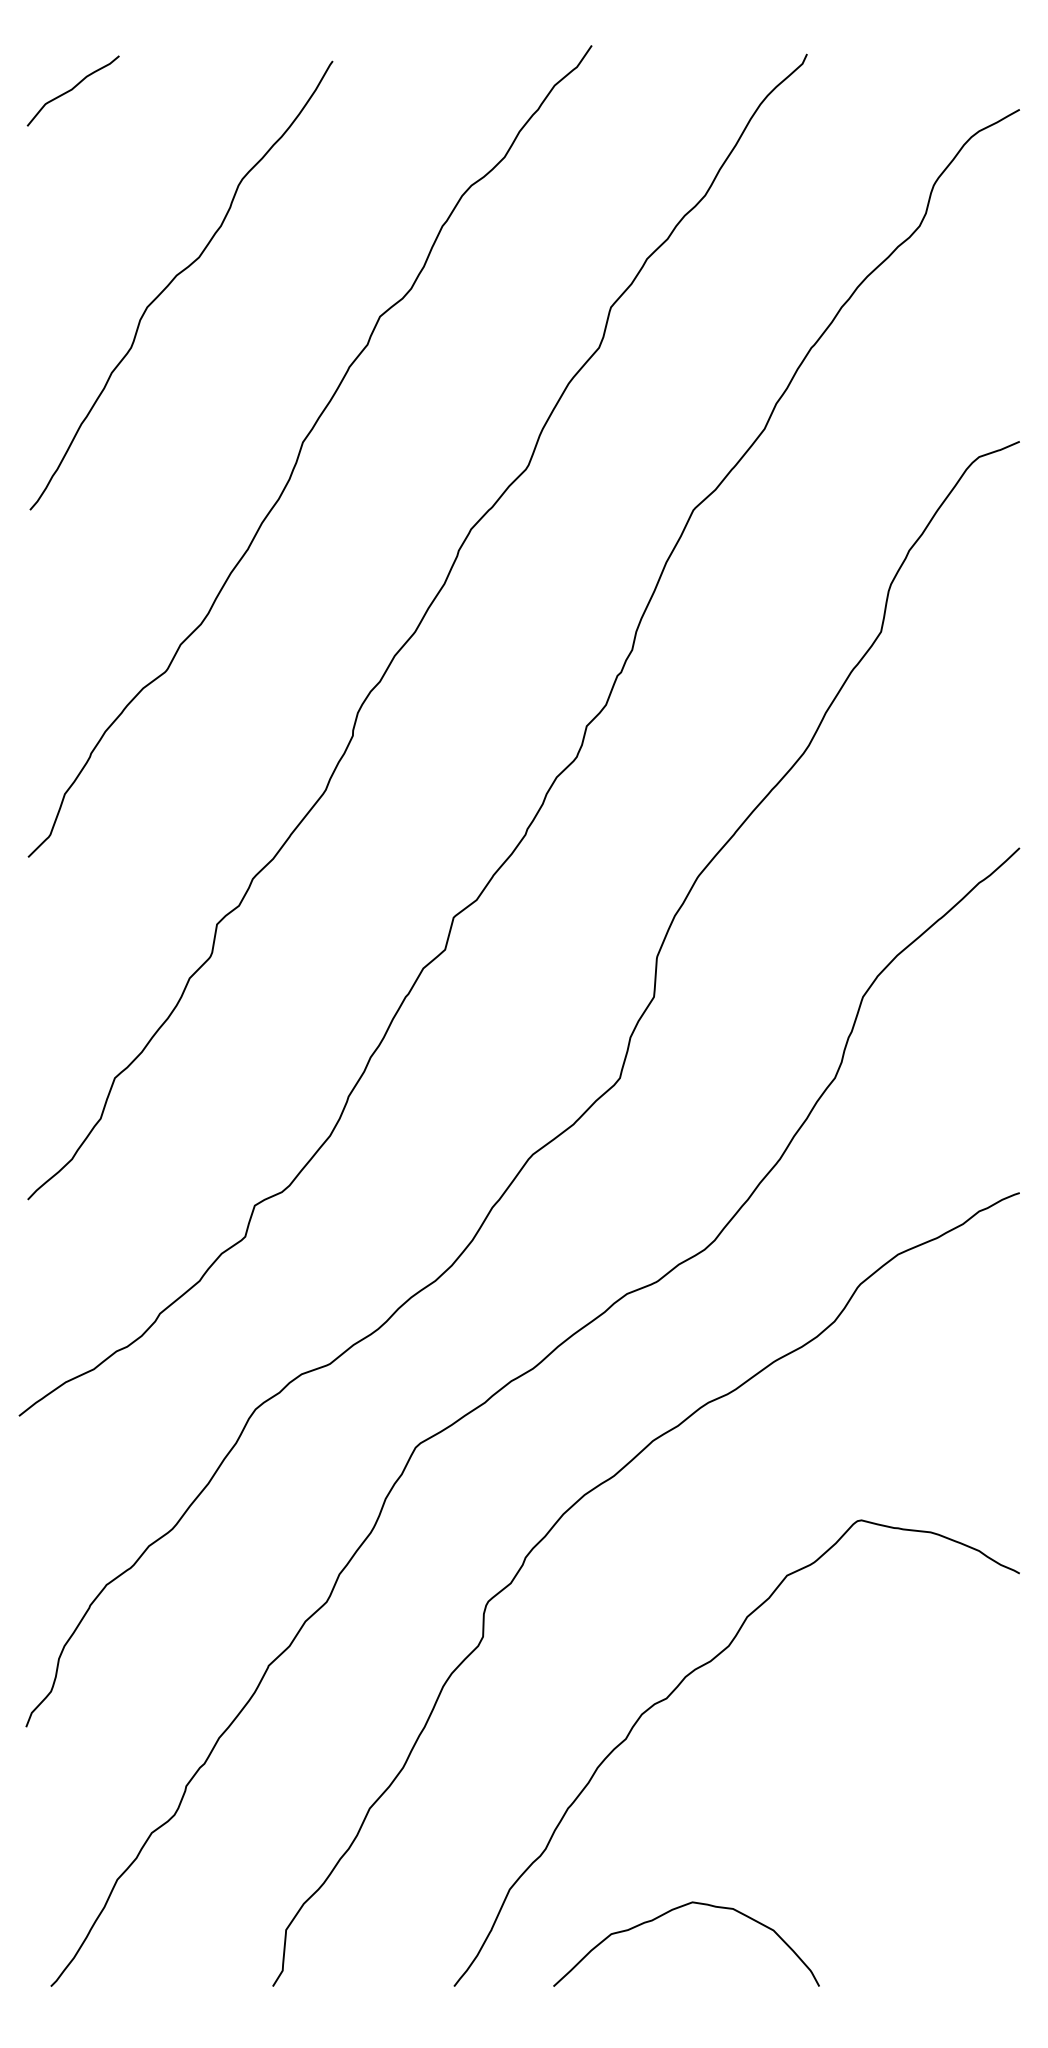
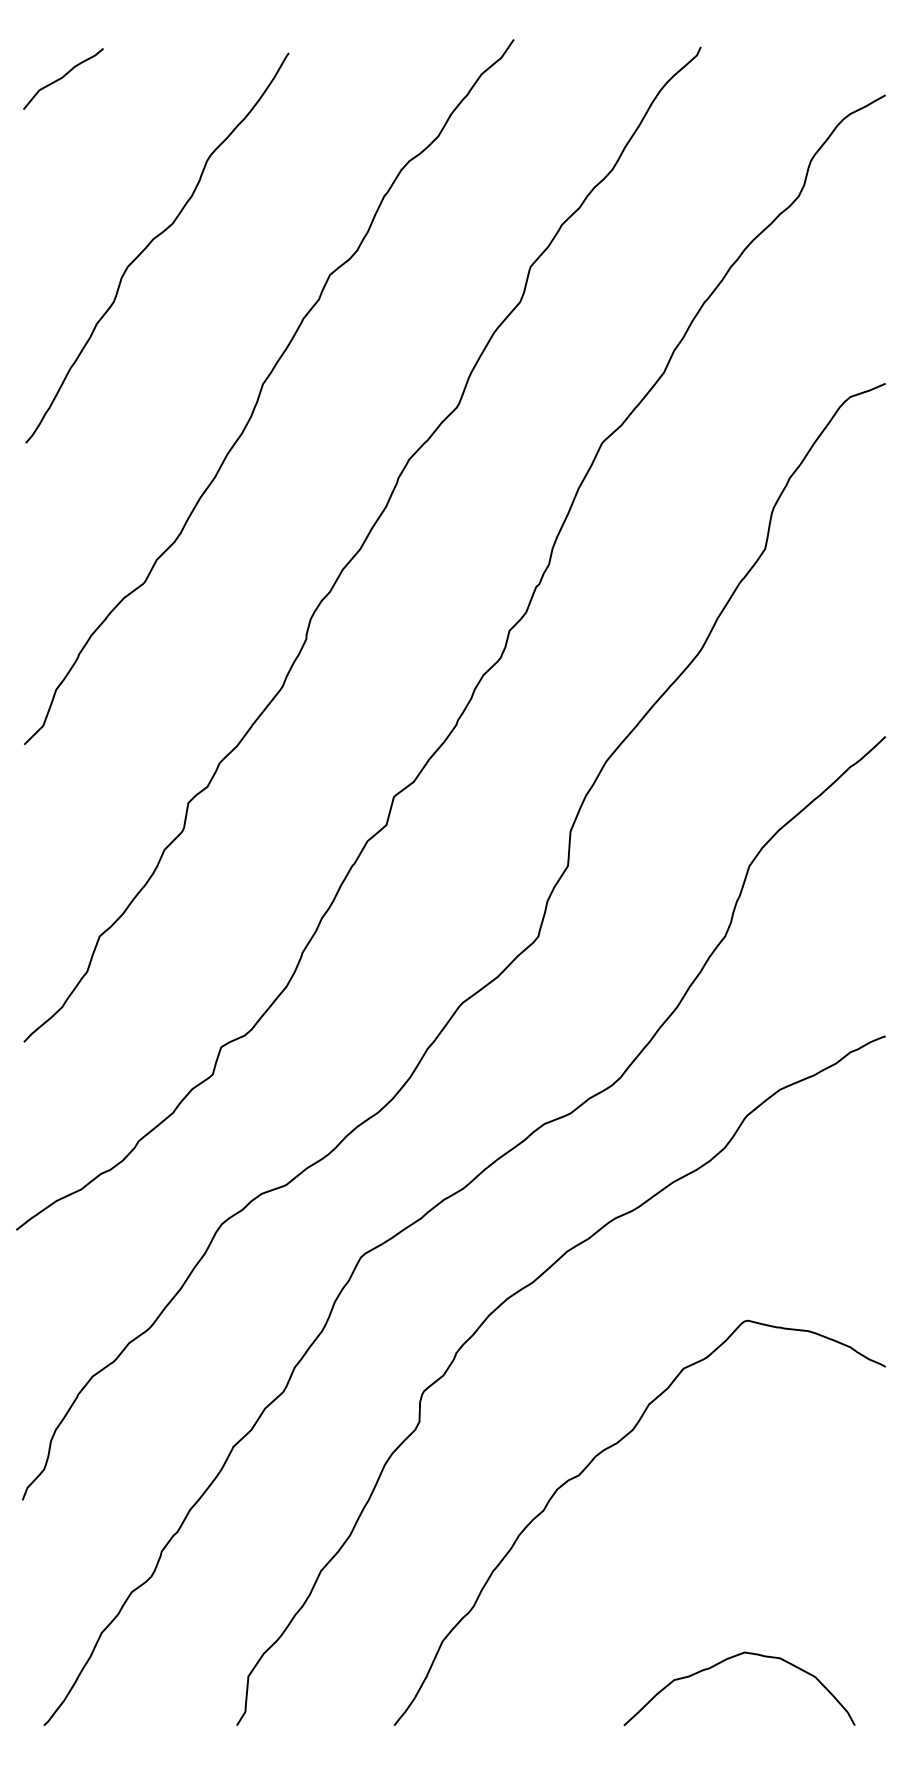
curve: (671, 1911) -> (726, 1660), moved

